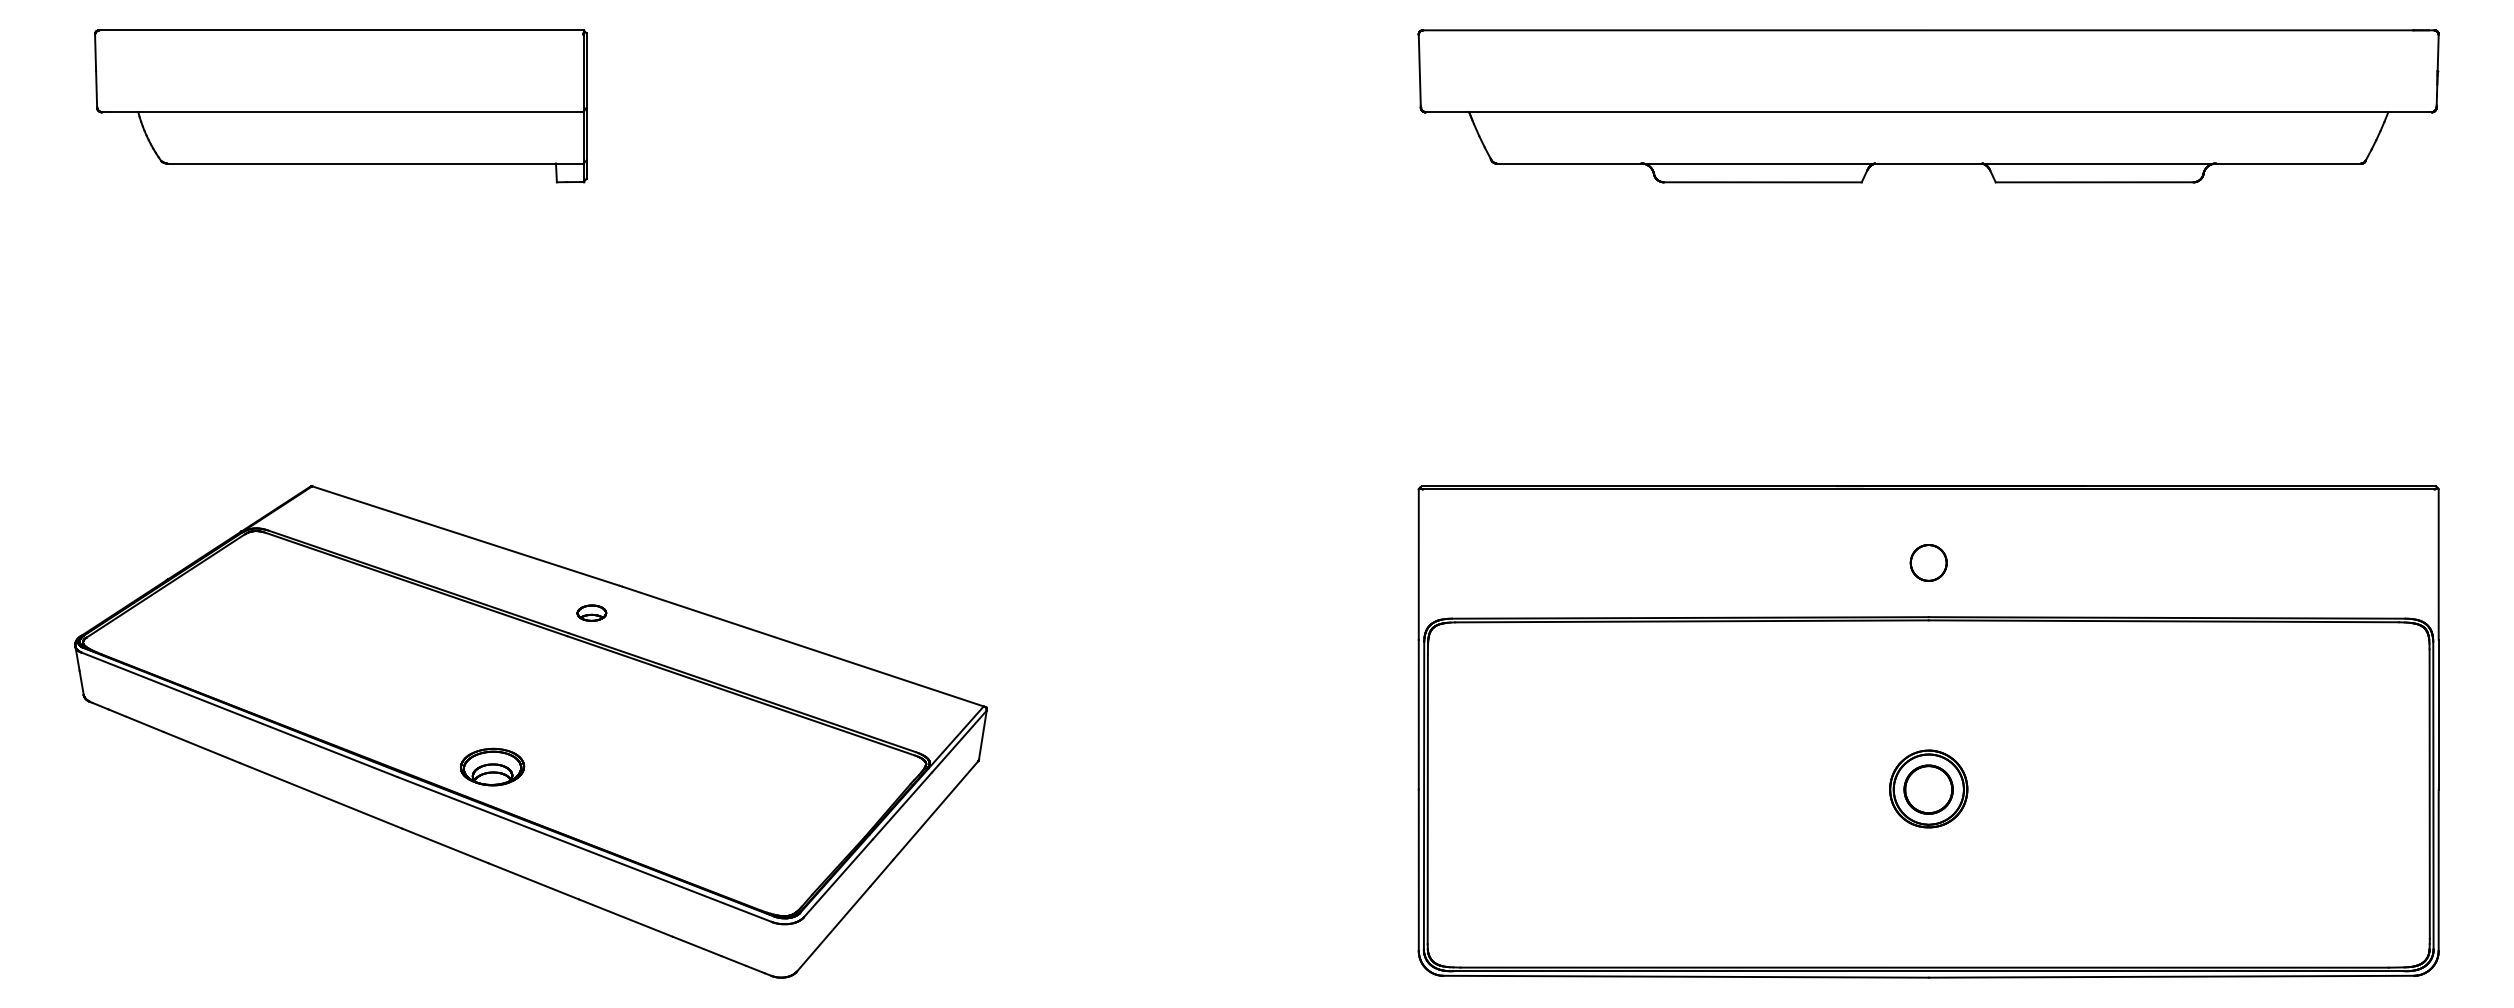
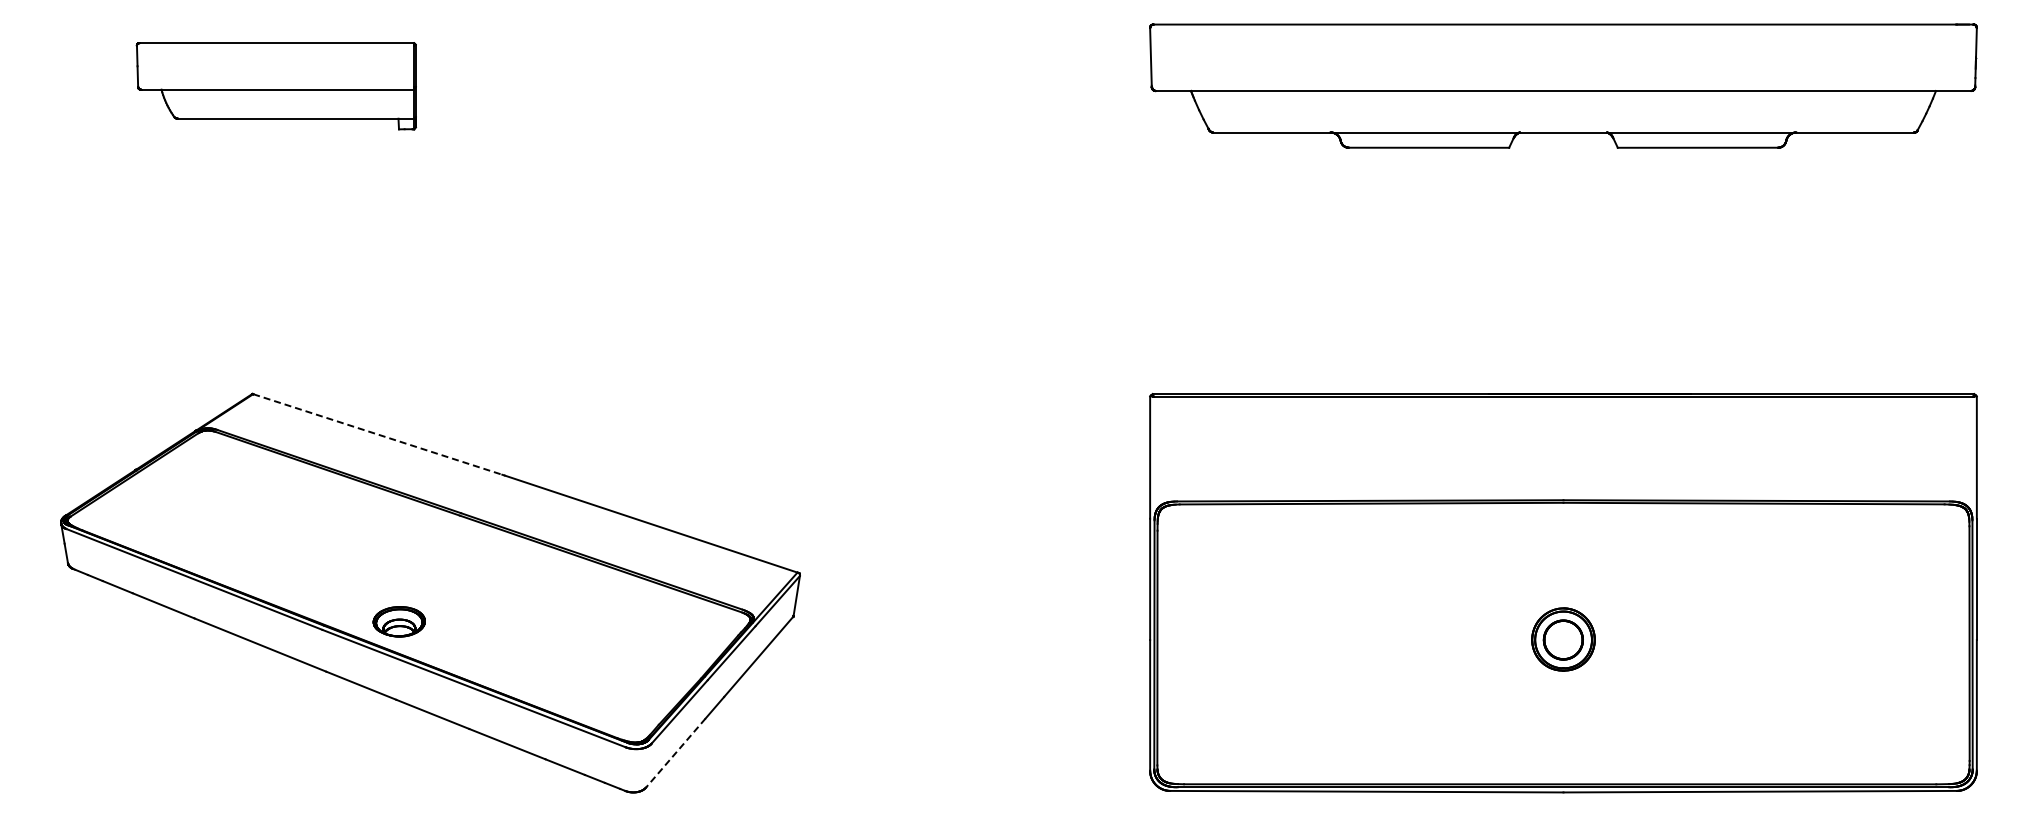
part: (340, 106) -> (276, 86), size x0.7
line: (465, 536) -> (377, 434), solid -> dashed
part: (1928, 561) -> (1563, 455), removed
part: (591, 612) -> (479, 496), removed
line: (833, 929) -> (675, 753), solid -> dashed

